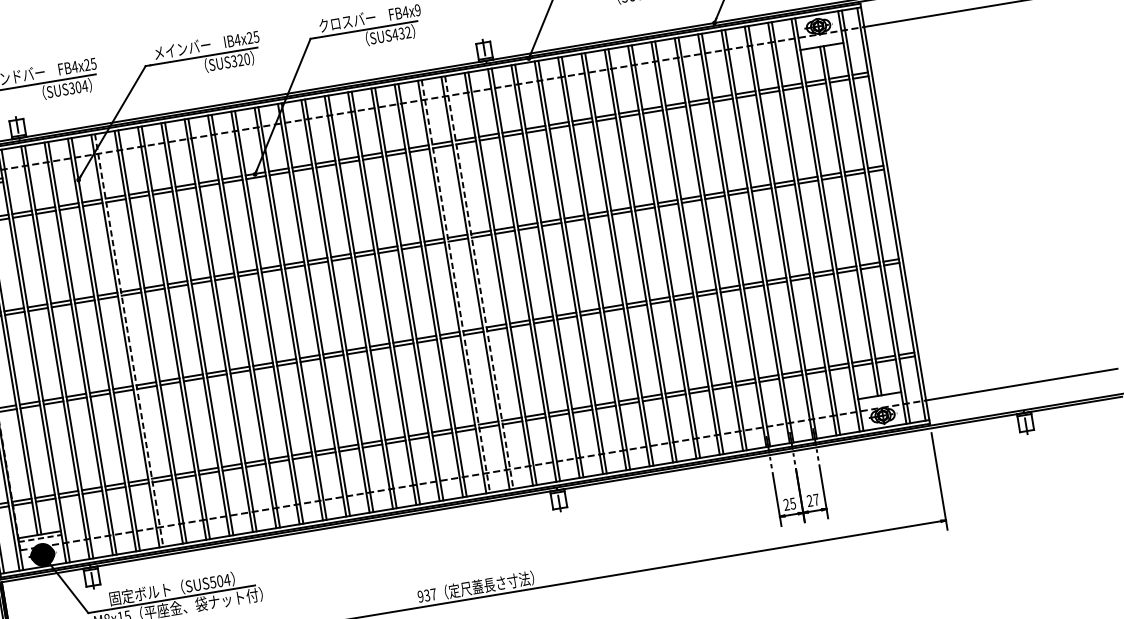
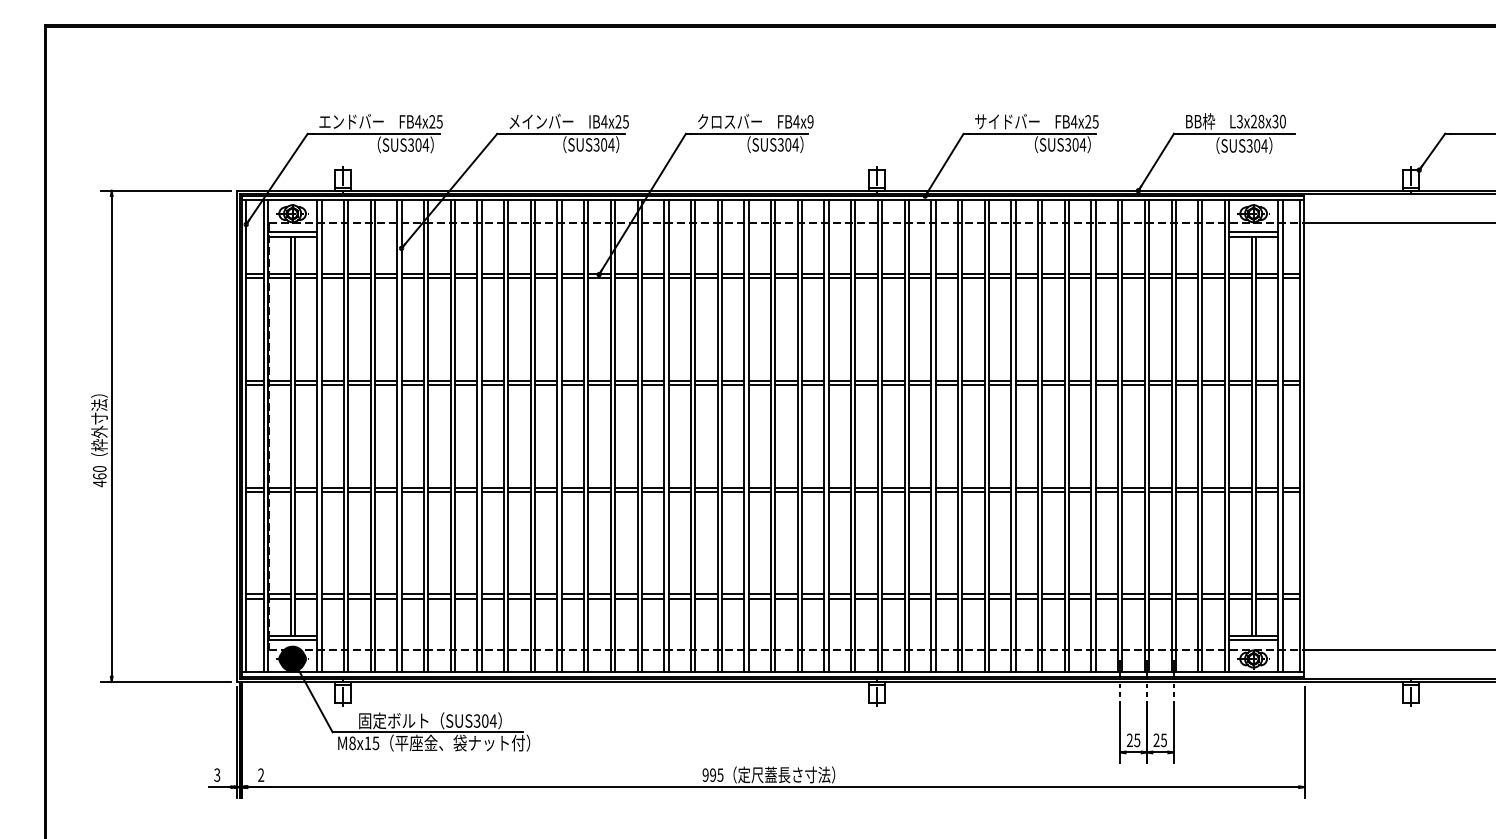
text: (400, 33) -> (787, 144), SUS432 -> SUS304
line: (821, 42) -> (1253, 232), added
text: (243, 59) -> (607, 144), SUS320 -> SUS304
line: (479, 282) -> (828, 436), dashed -> solid
line: (456, 286) -> (802, 436), dashed -> solid
line: (129, 340) -> (428, 436), dashed -> solid
line: (880, 399) -> (1253, 640), added
text: (815, 500) -> (1163, 740), 27 -> 25
line: (39, 538) -> (292, 640), dashed -> solid
text: (213, 581) -> (477, 720), SUS504 -> SUS304
text: (430, 594) -> (716, 774), 937 -> 995

